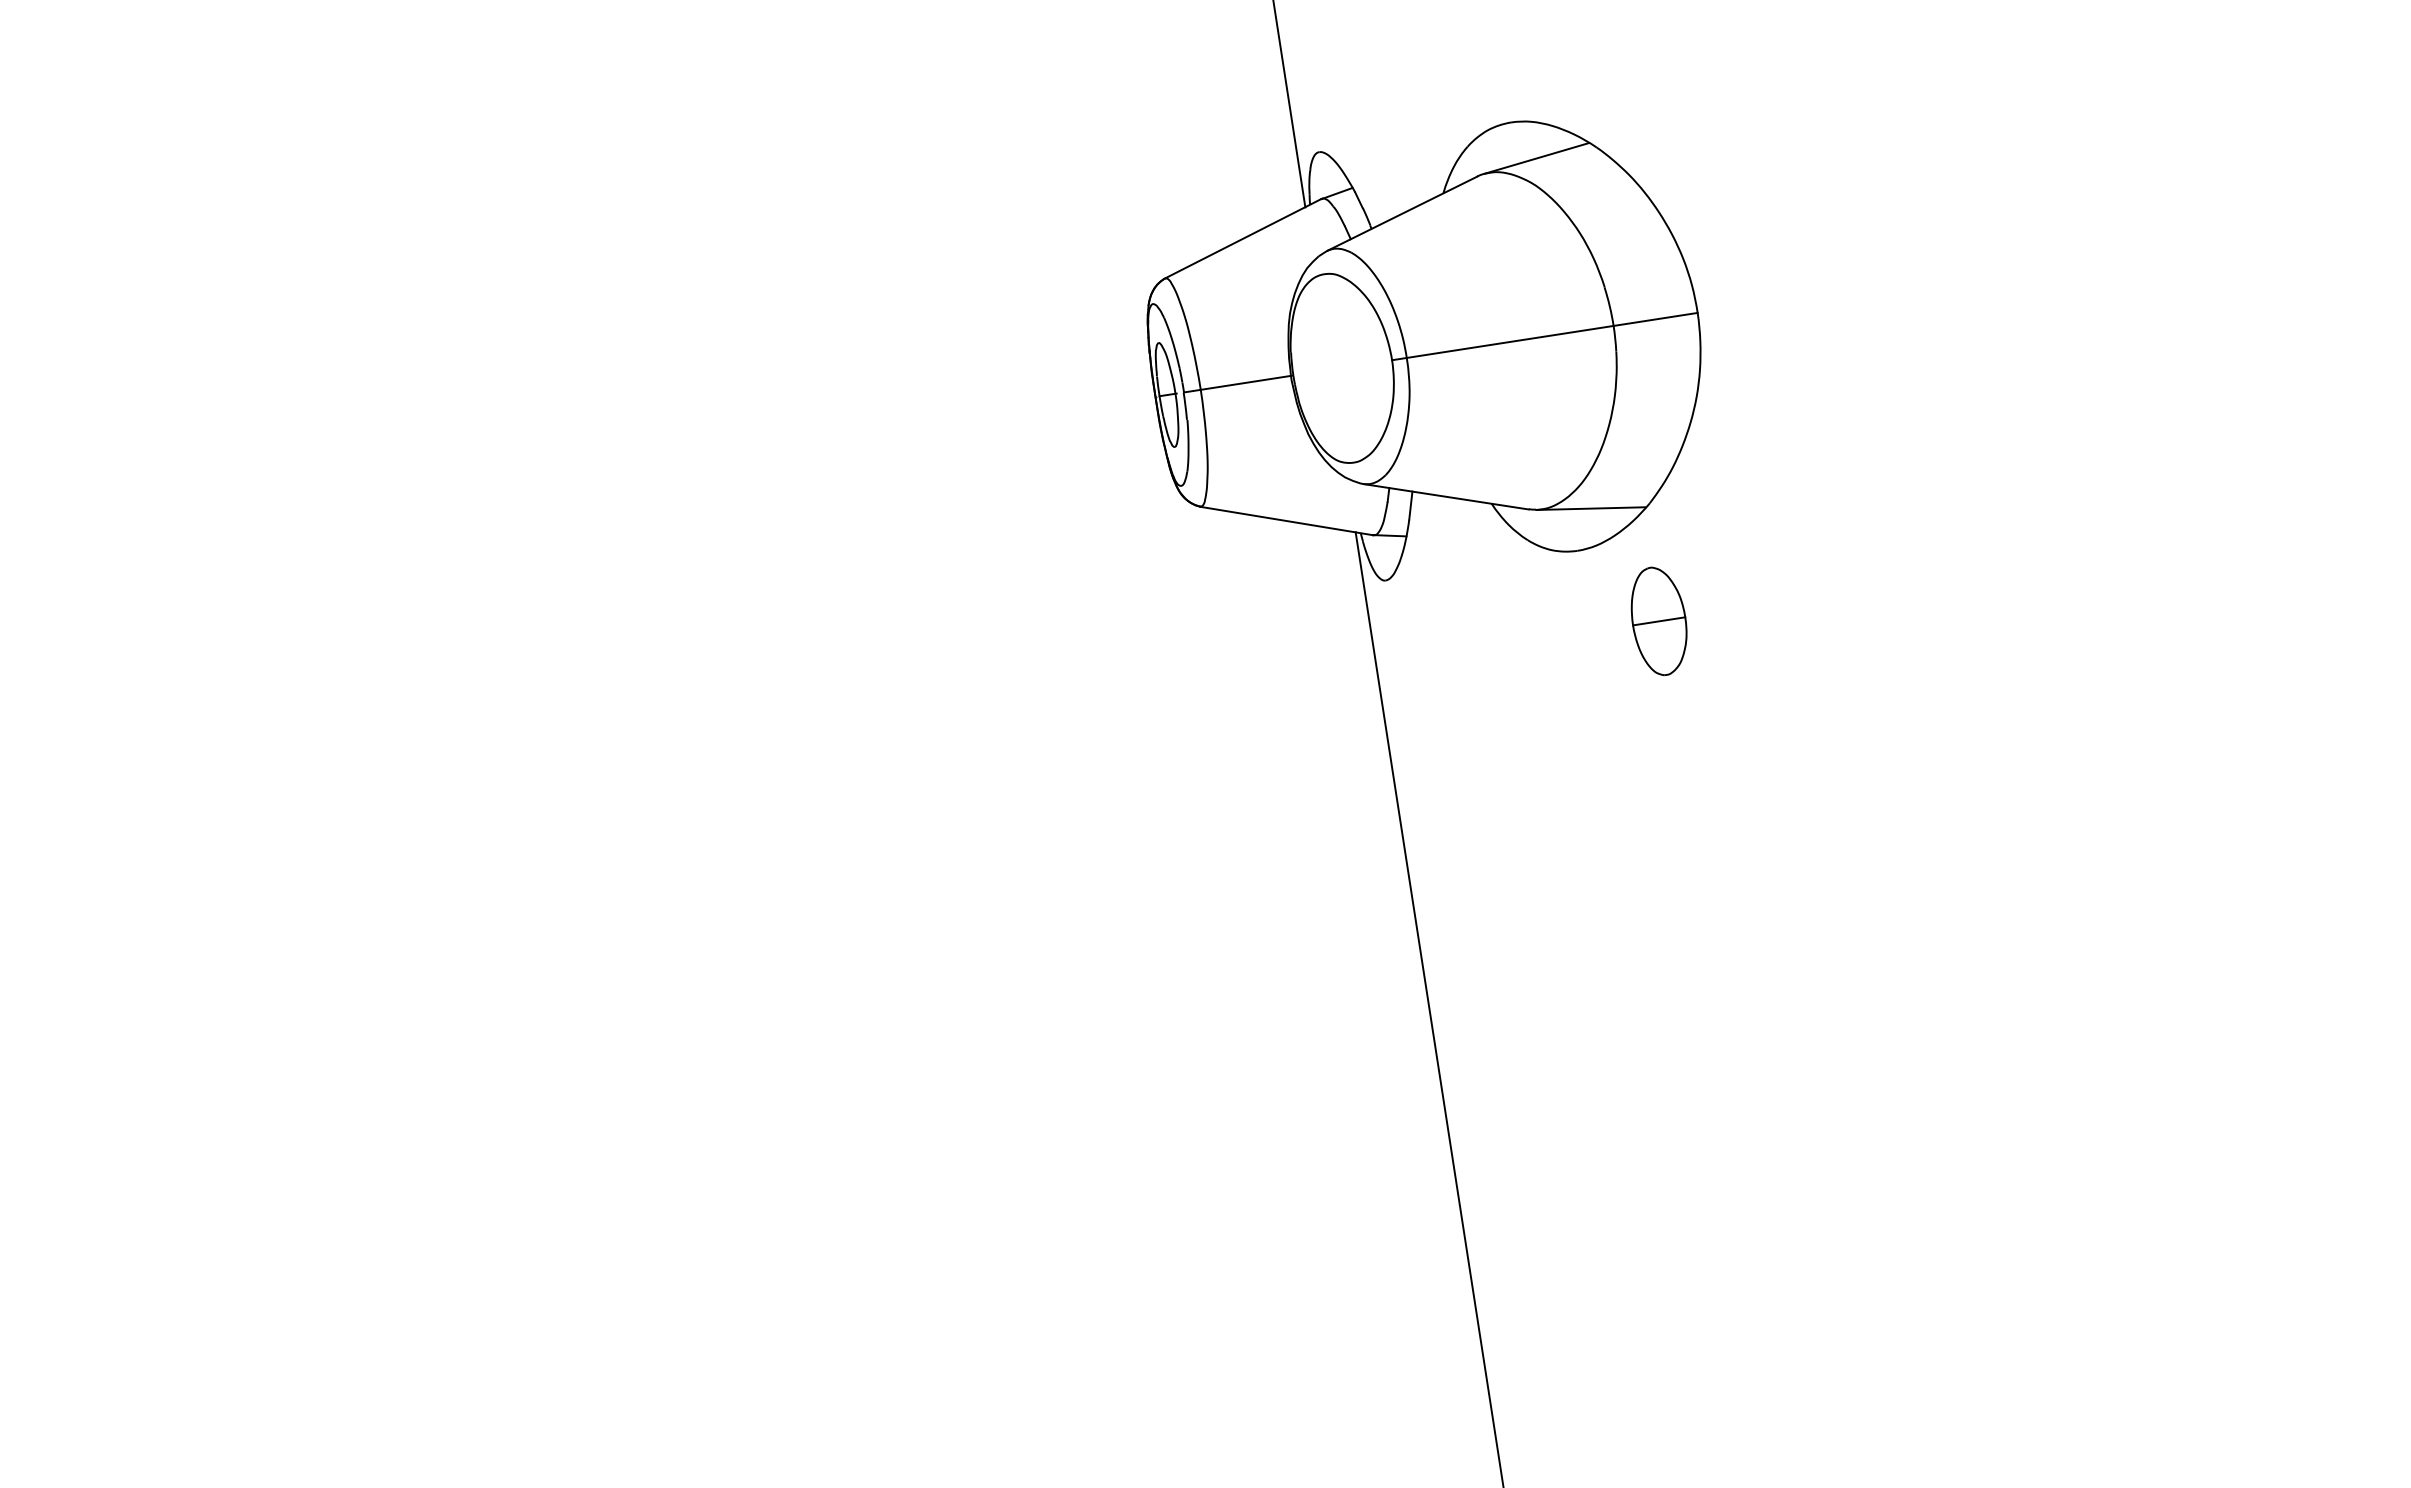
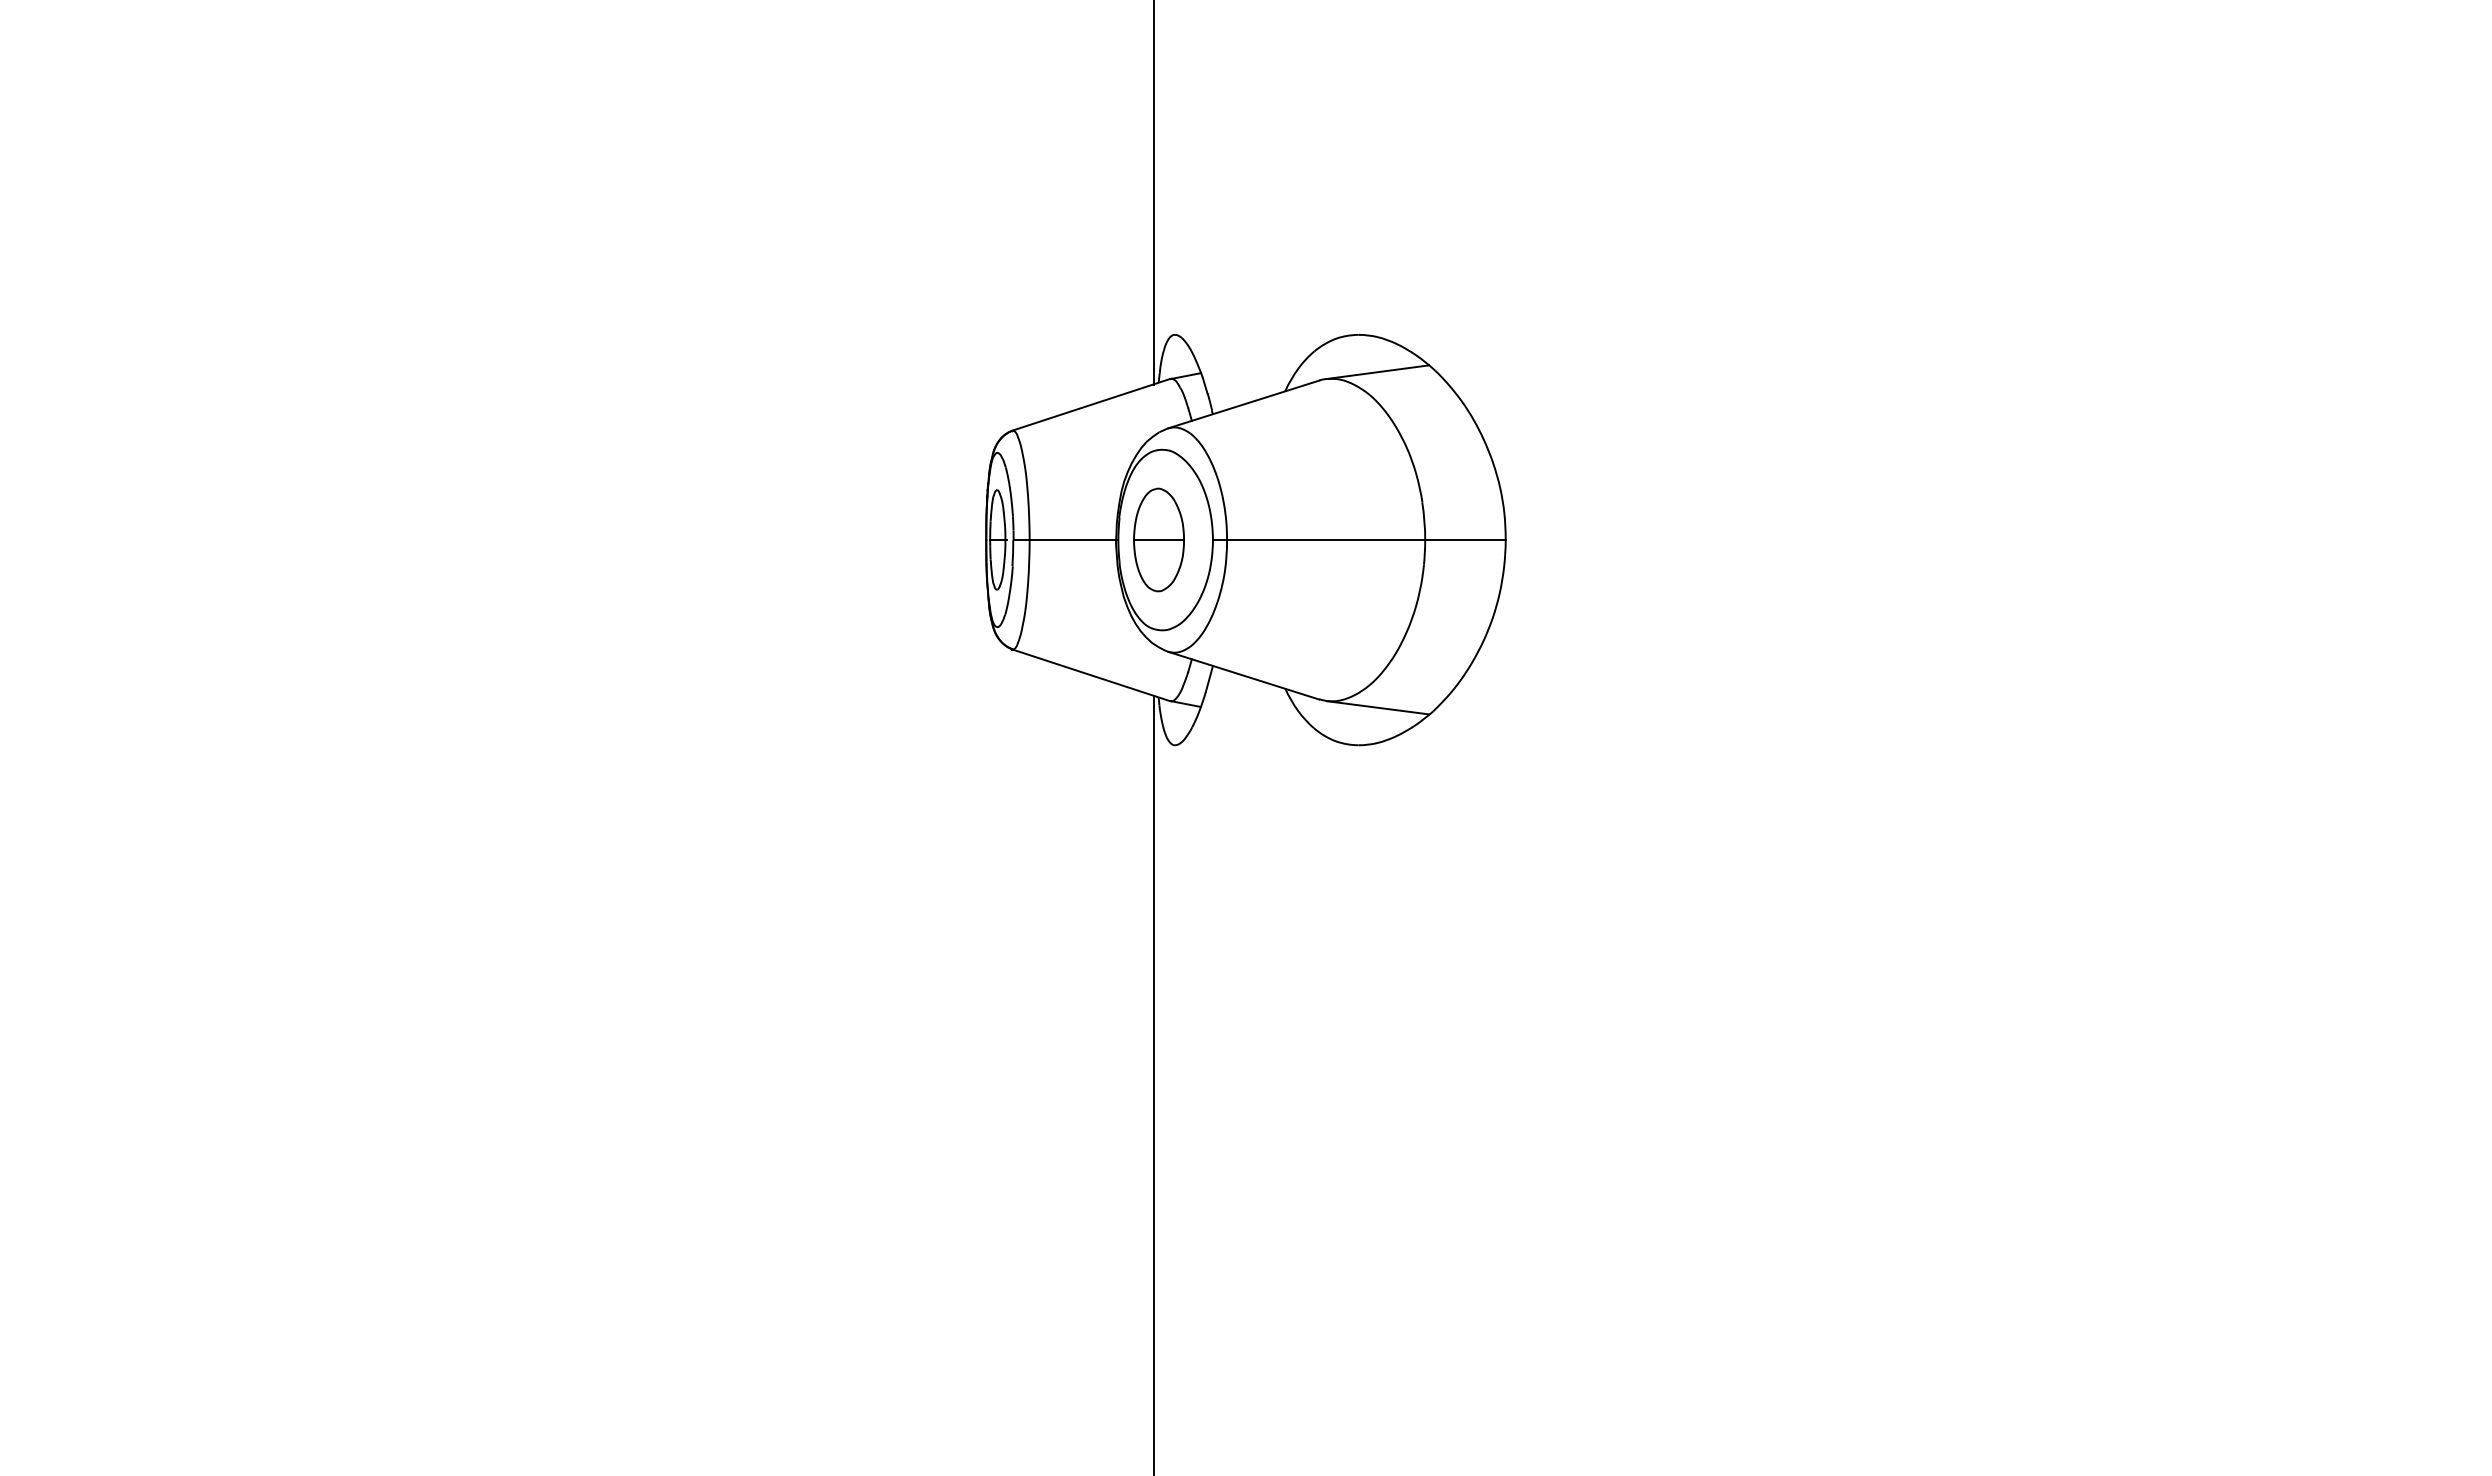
part: (1658, 620) -> (1158, 539), moved

